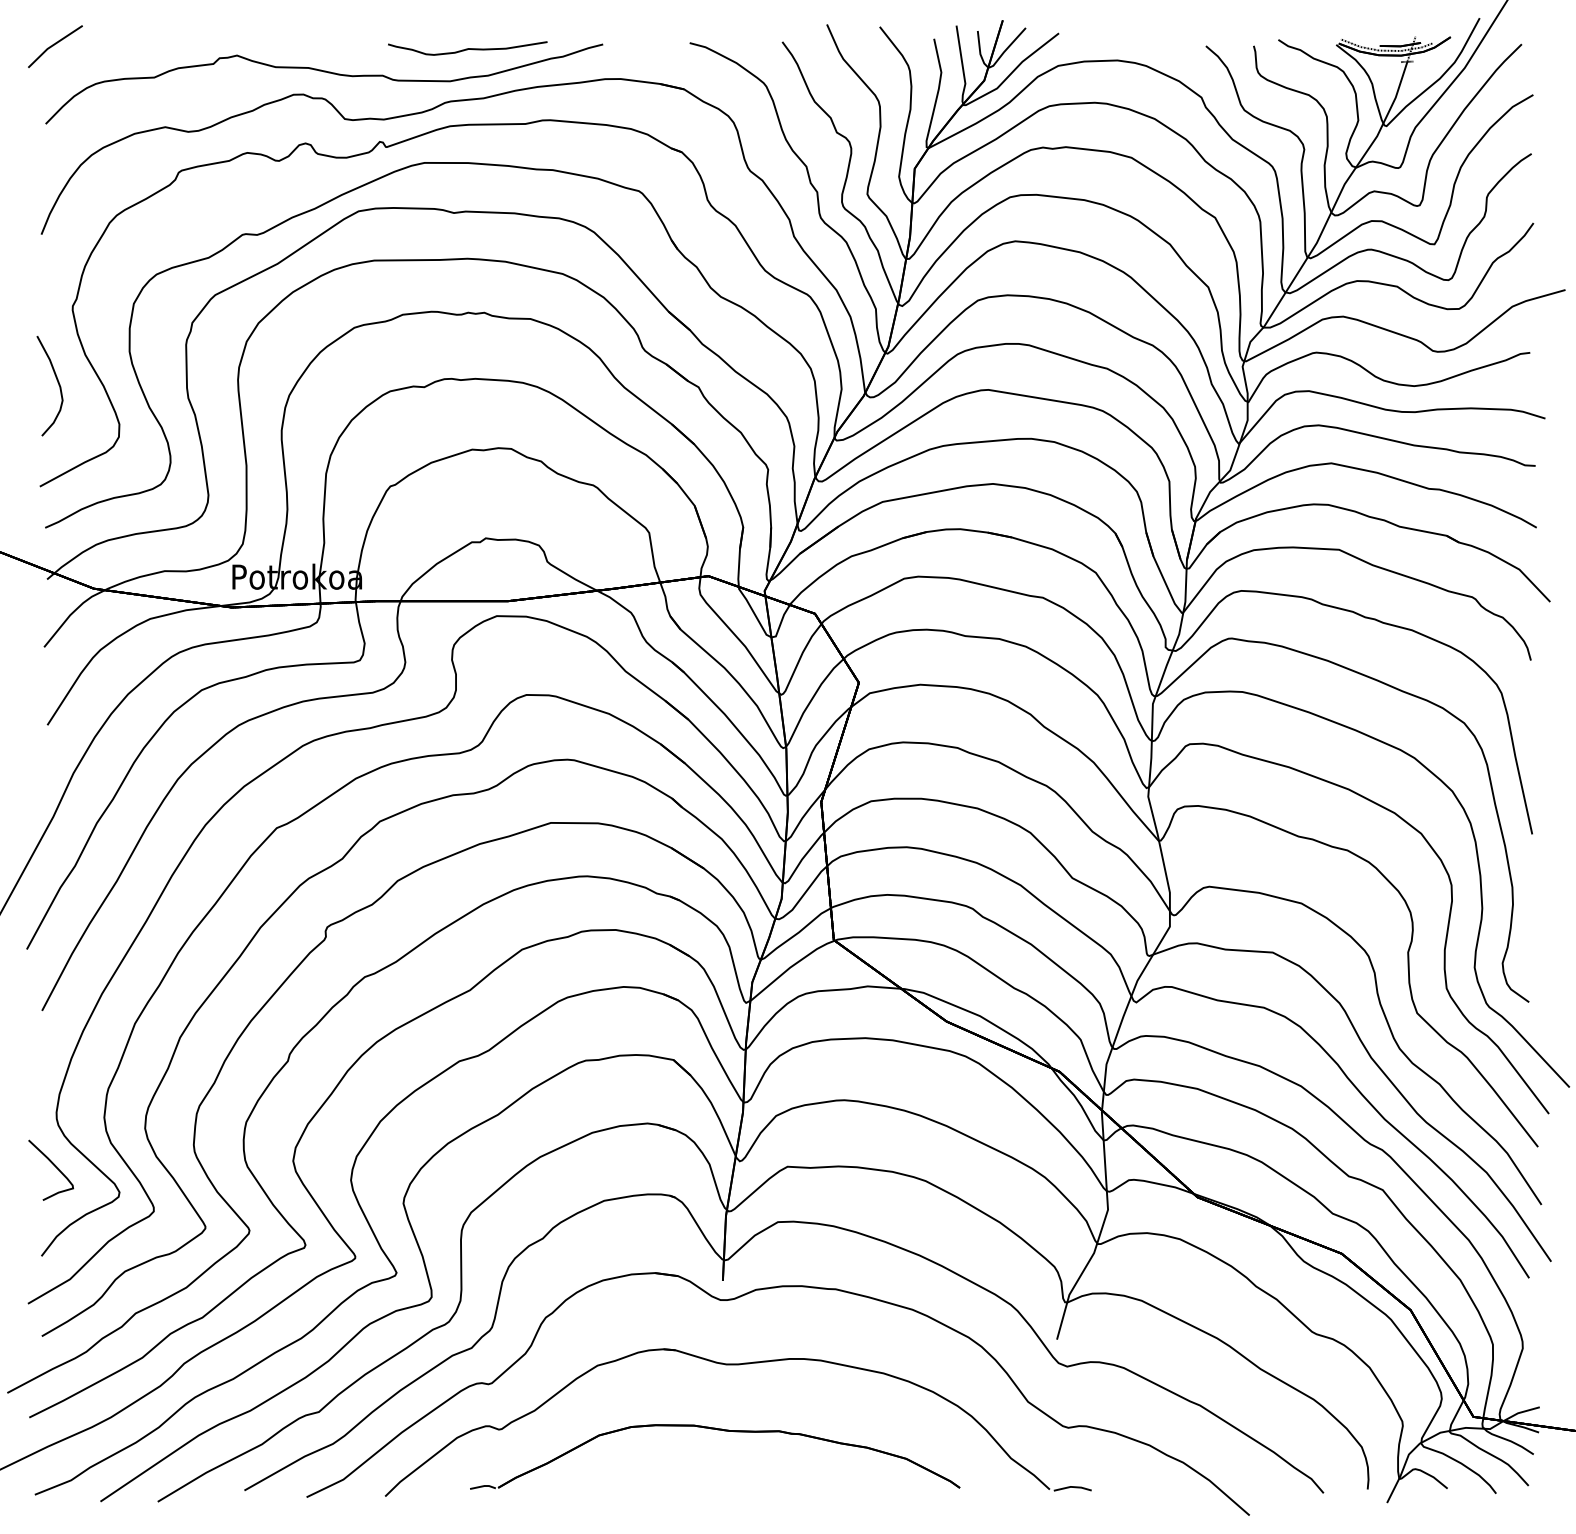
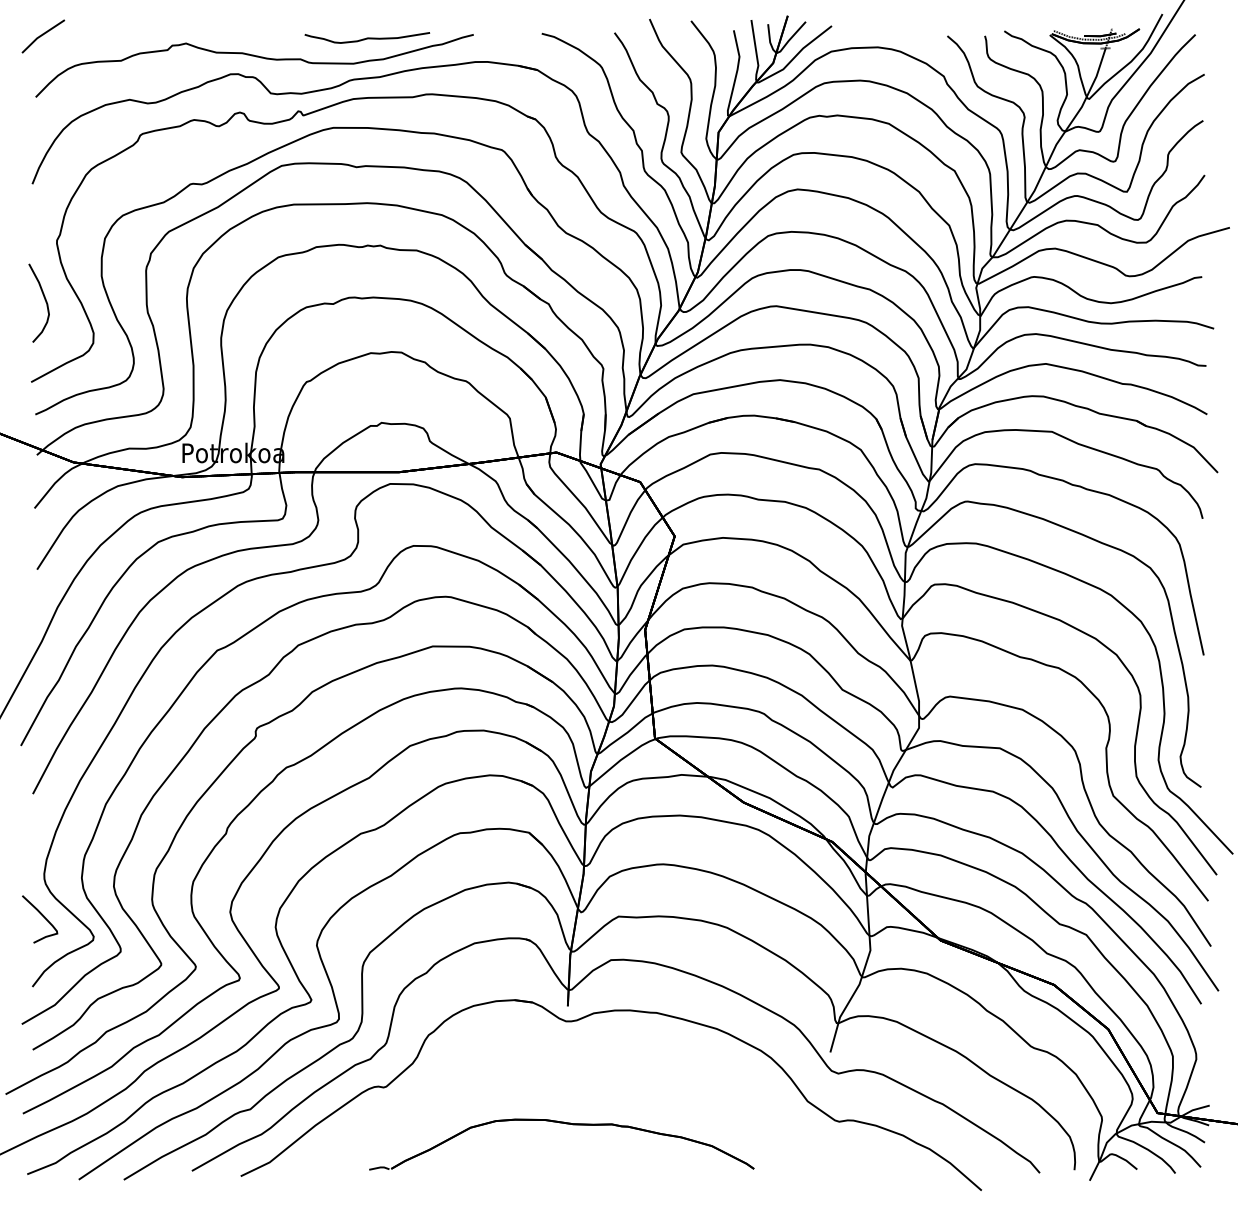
part: (737, 1365) -> (579, 1072), removed

